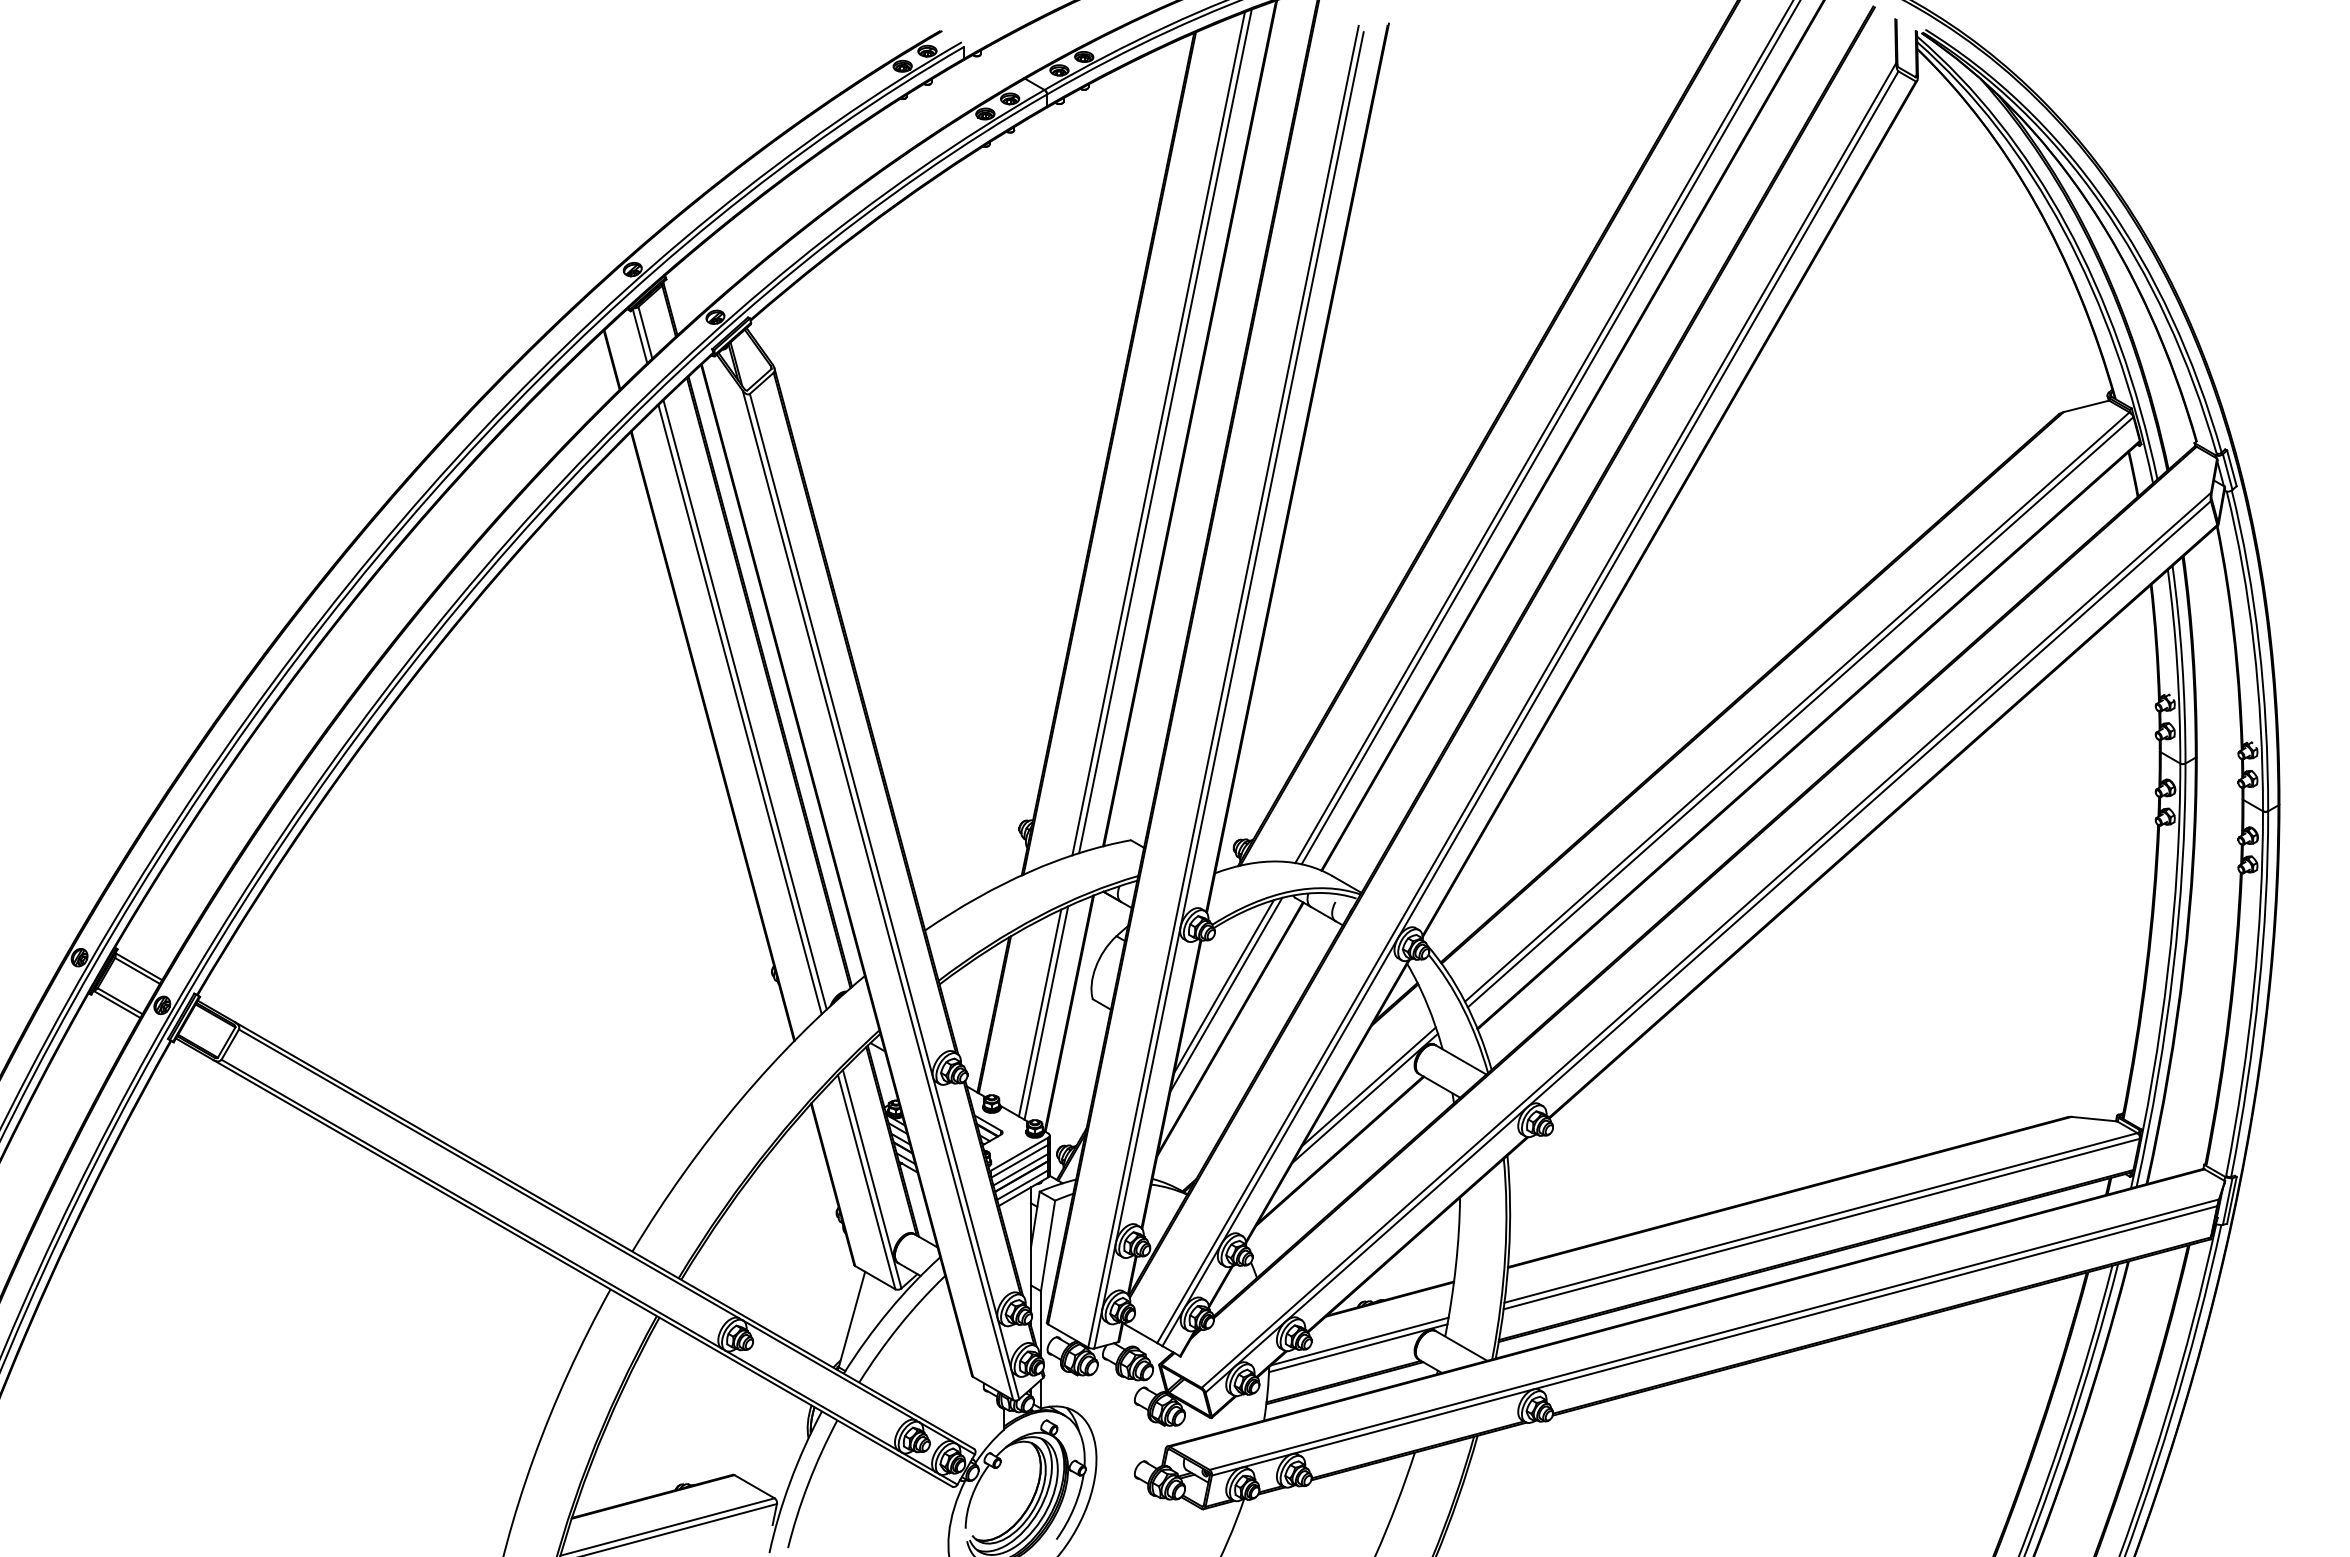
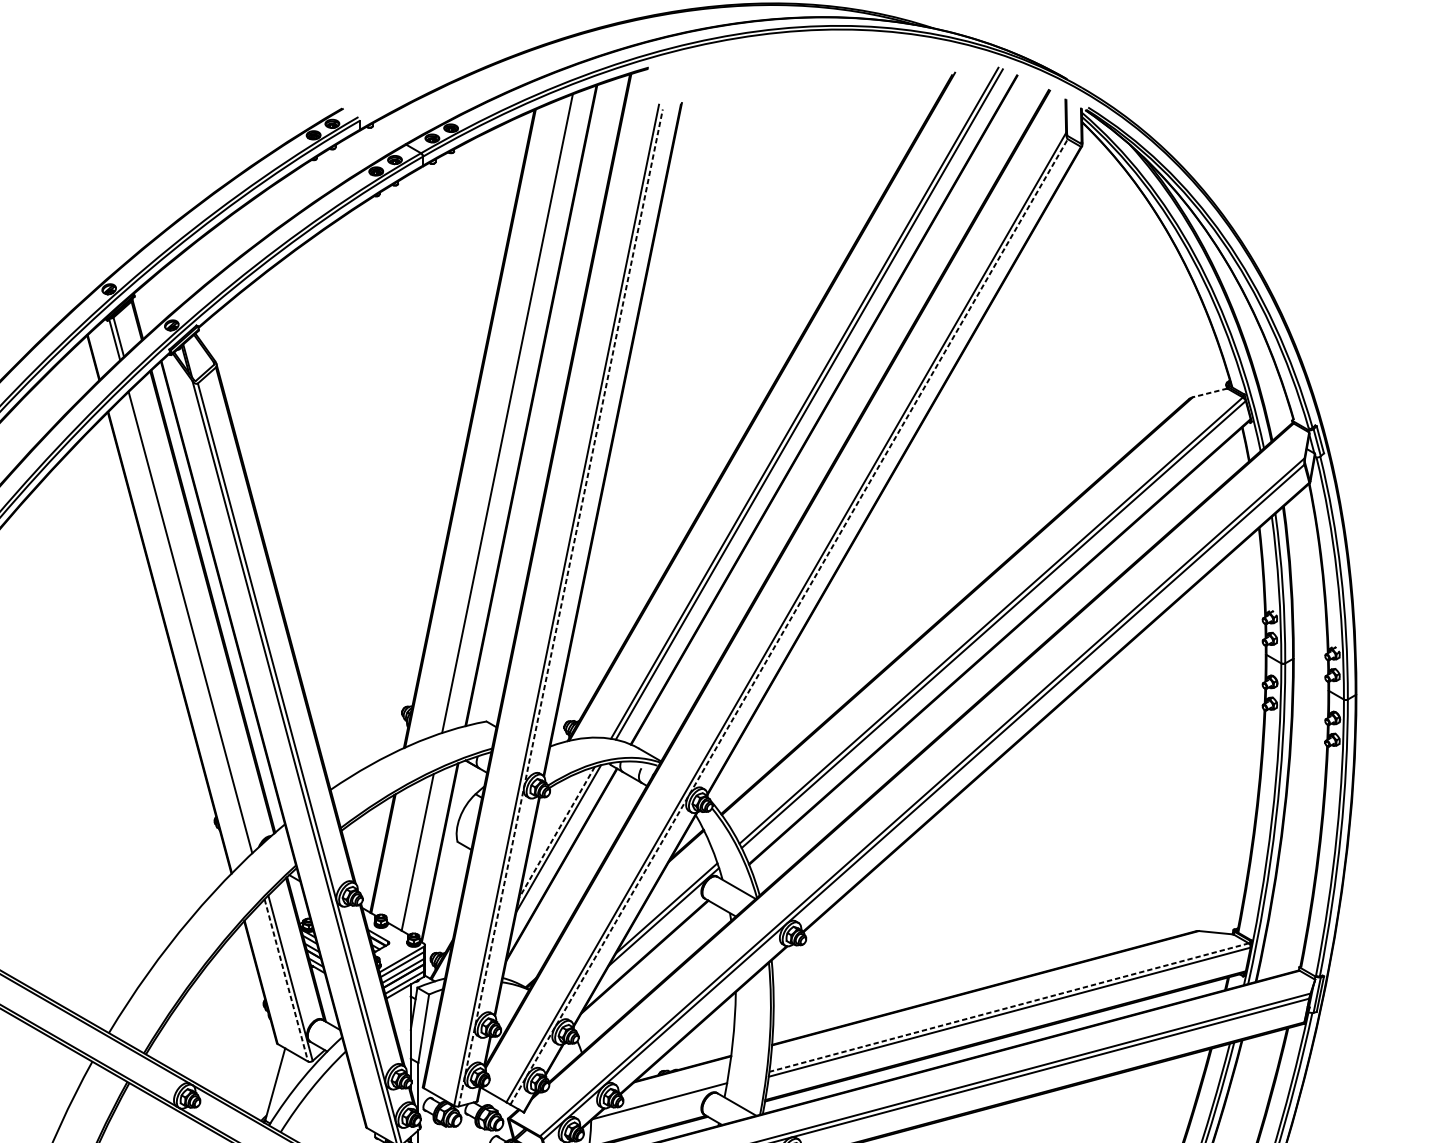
line: (2085, 406) -> (1209, 392), solid -> dashed
line: (1165, 431) -> (512, 411), removed
line: (1229, 690) -> (561, 608), solid -> dashed
line: (744, 704) -> (193, 618), removed
line: (1530, 708) -> (789, 621), solid -> dashed
line: (1224, 986) -> (557, 832), solid -> dashed
line: (1046, 1012) -> (422, 851), removed
line: (866, 1182) -> (286, 980), solid -> dashed
line: (1821, 1217) -> (1009, 1007), solid -> dashed
line: (1357, 1348) -> (658, 1106), removed

